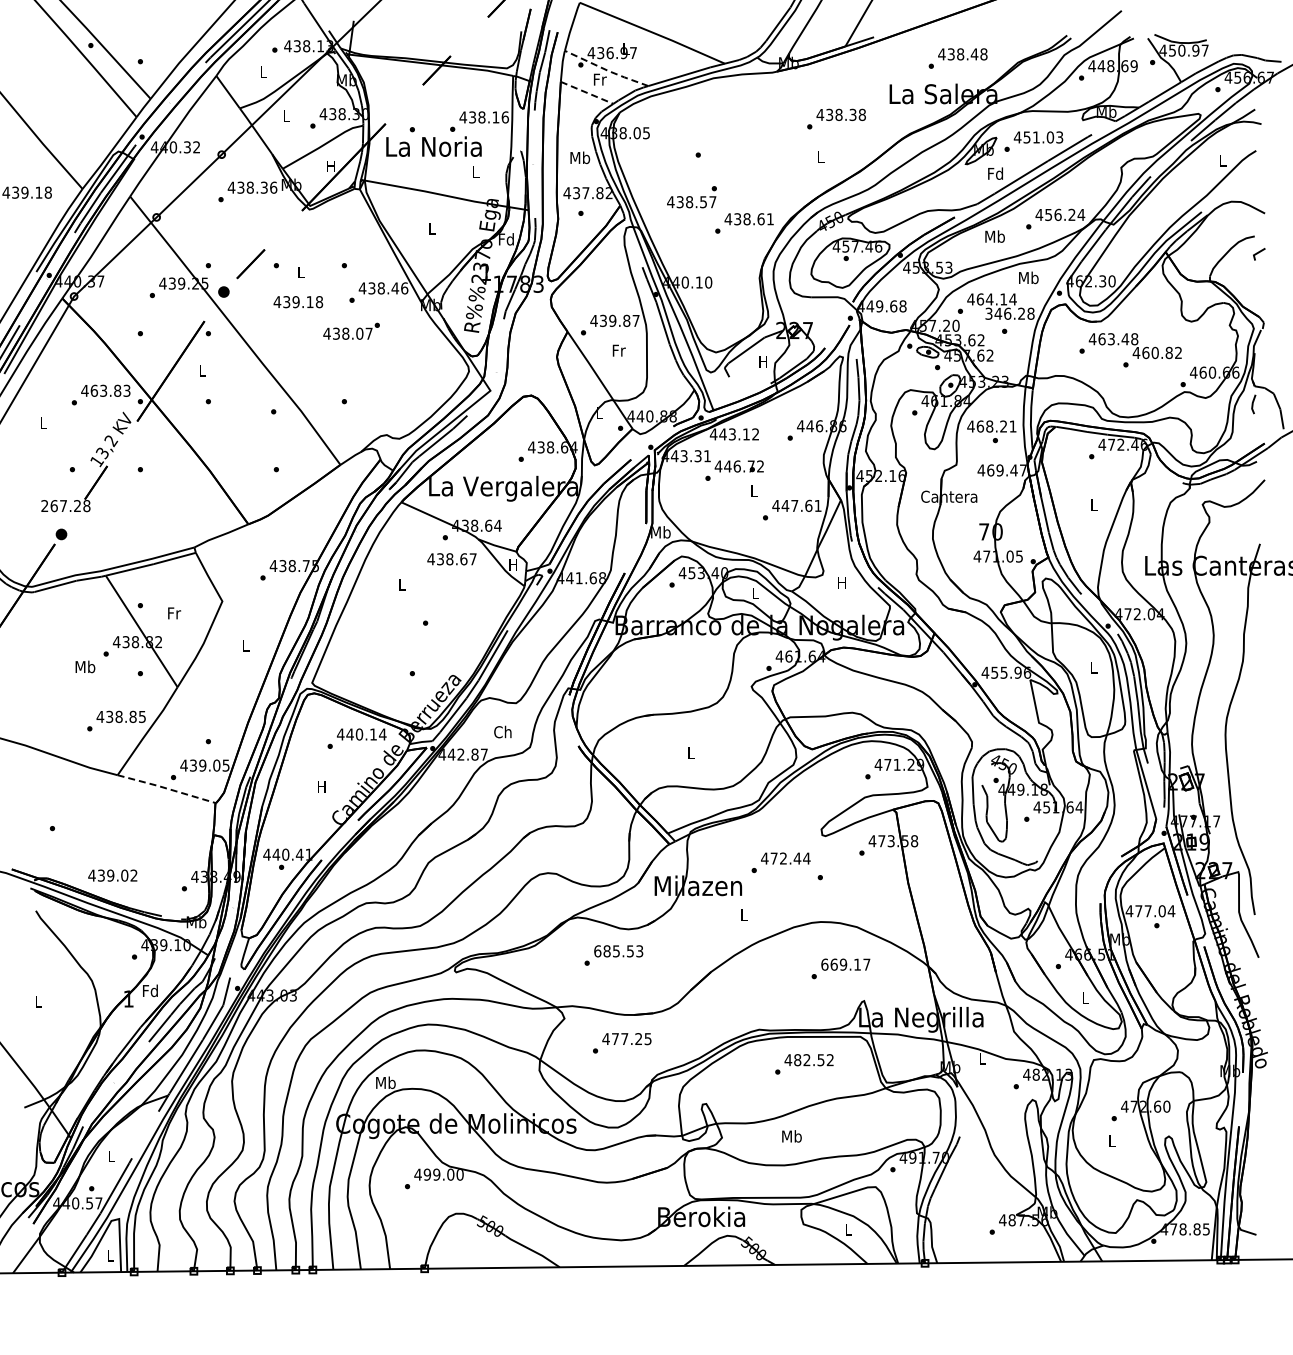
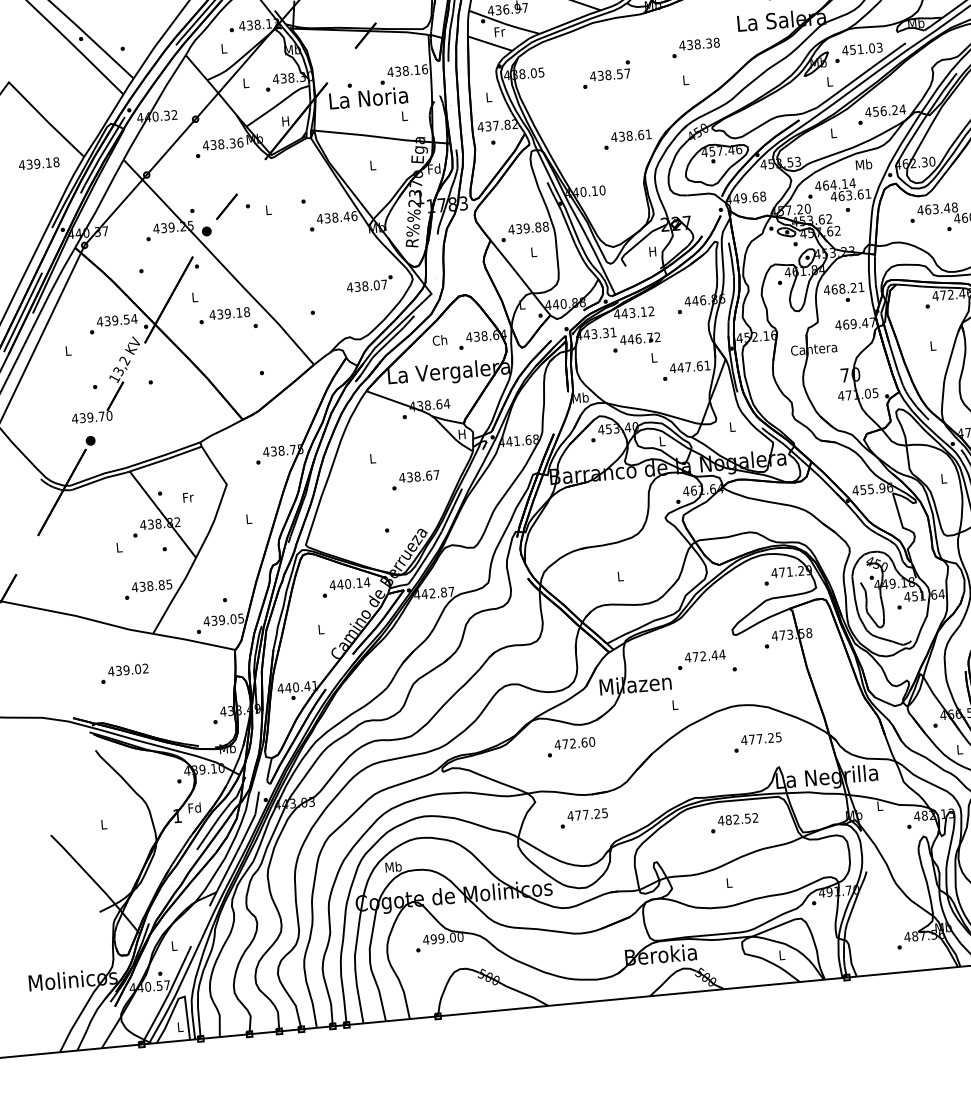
line: (606, 70) -> (504, 24), dashed -> solid
line: (587, 93) -> (490, 44), dashed -> solid
text: (580, 157) -> (489, 96), Mb -> L
text: (995, 173) -> (829, 81), Fd -> L
text: (691, 197) -> (609, 71), moved
text: (994, 236) -> (833, 133), Mb -> L
text: (298, 302) -> (229, 313), moved
text: (1009, 313) -> (850, 195), 346.28 -> 463.61
text: (635, 320) -> (545, 226), 439.87 -> 439.88
text: (351, 330) -> (369, 283), moved
text: (618, 350) -> (533, 252), Fr -> L
text: (110, 390) -> (120, 319), 463.83 -> 439.54
text: (65, 506) -> (92, 417), 267.28 -> 439.70
text: (451, 559) -> (418, 476), moved
text: (841, 582) -> (731, 426), H -> L
text: (85, 666) -> (119, 547), Mb -> L
text: (502, 731) -> (439, 339), moved
text: (321, 786) -> (320, 629), H -> L
line: (166, 788) -> (193, 641), dashed -> solid
text: (112, 875) -> (128, 669), moved
text: (618, 951) -> (574, 743), 685.53 -> 472.60
text: (845, 964) -> (761, 738), 669.17 -> 477.25
text: (791, 1136) -> (728, 883), Mb -> L

